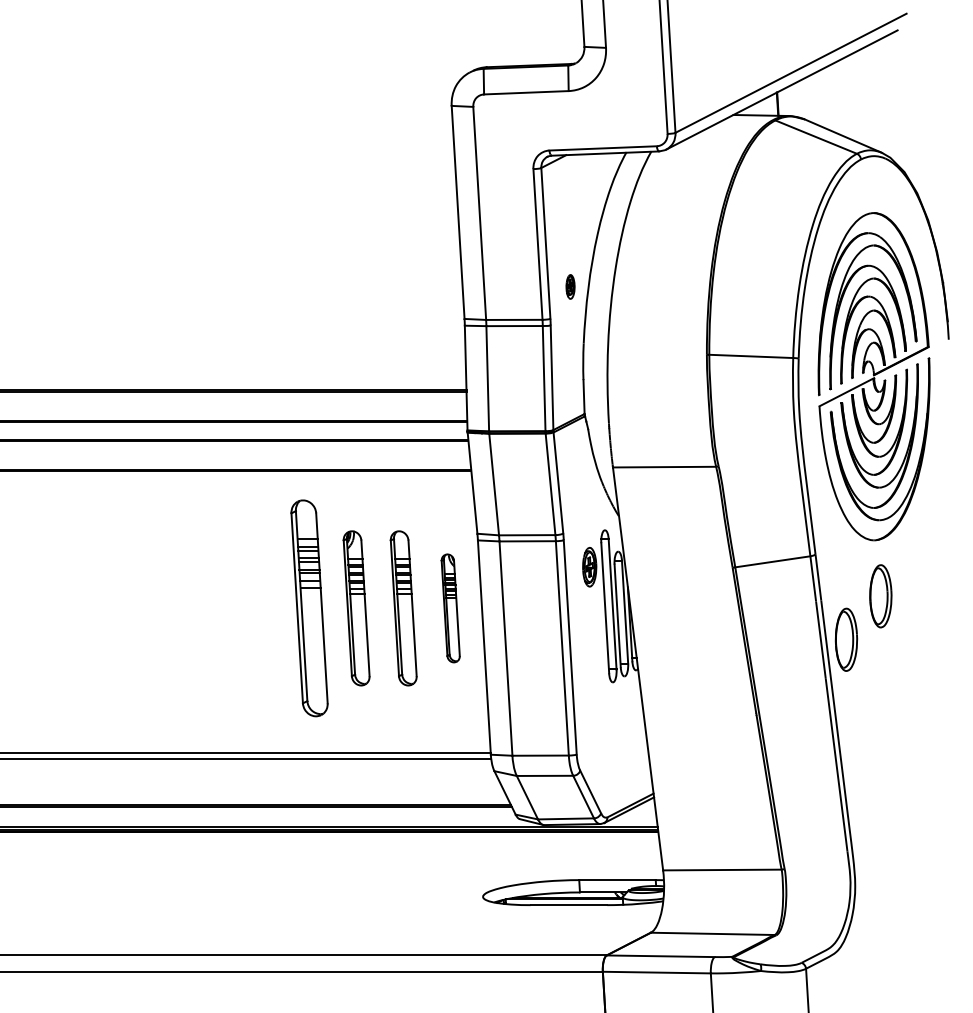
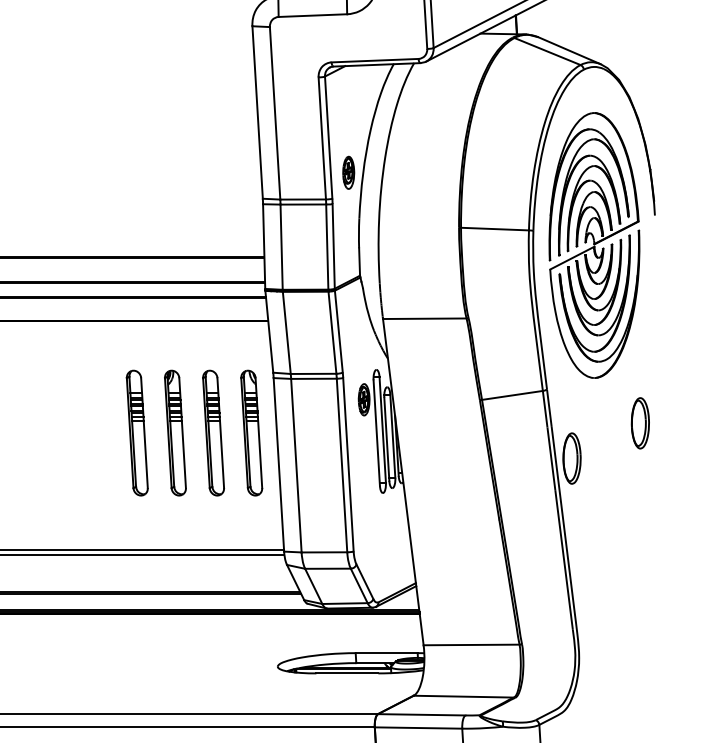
part: (570, 286) -> (348, 172), size x1.67
part: (880, 596) -> (640, 423), moved
part: (309, 608) -> (137, 433), size x0.71
part: (450, 608) -> (251, 433), size x1.43

